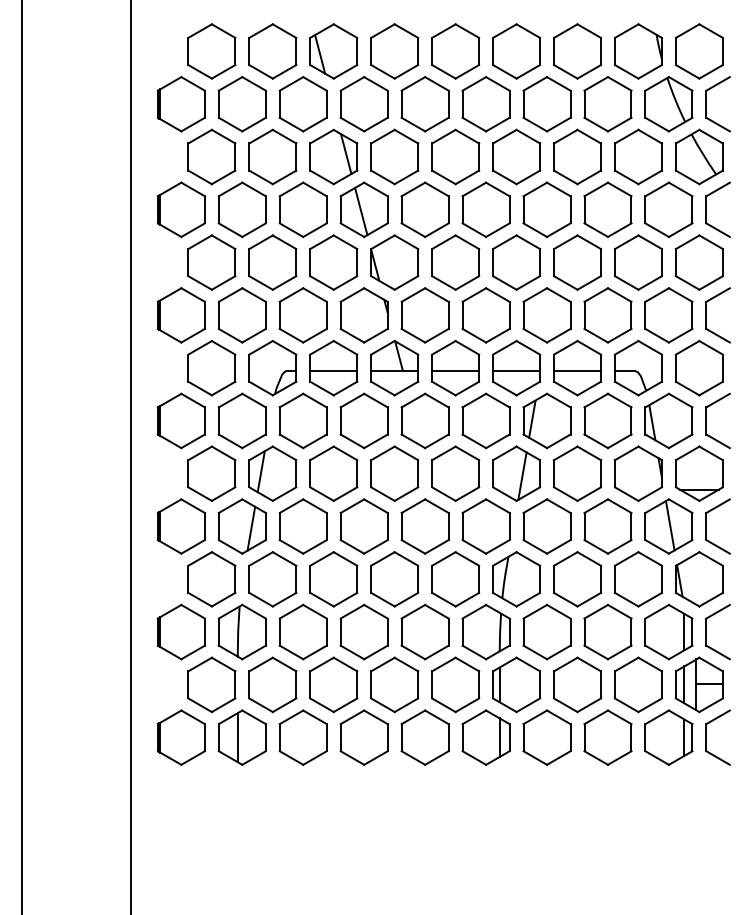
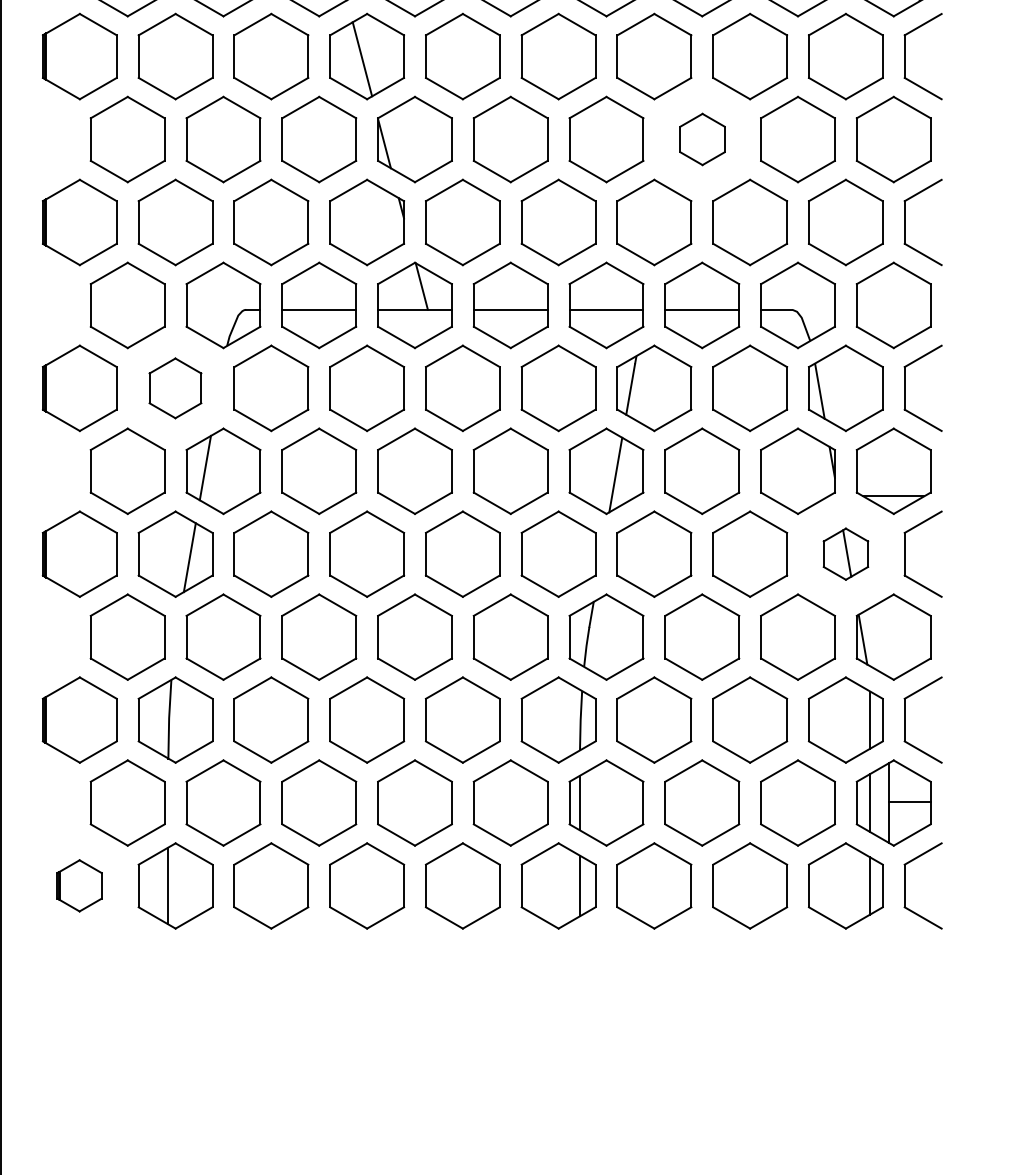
part: (577, 262) -> (702, 139), size x0.6
part: (241, 420) -> (174, 387), size x0.7
part: (668, 526) -> (845, 554), size x0.6
part: (180, 737) -> (78, 885), size x0.6

